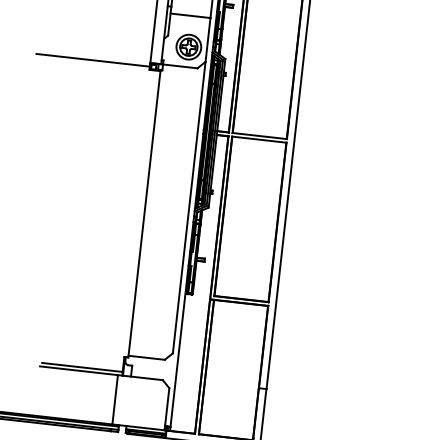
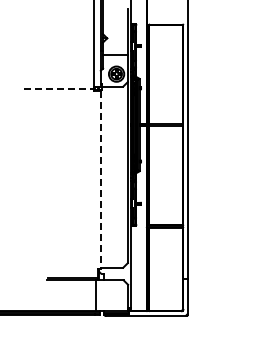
line: (94, 59) -> (59, 88), solid -> dashed
line: (143, 213) -> (100, 179), solid -> dashed

